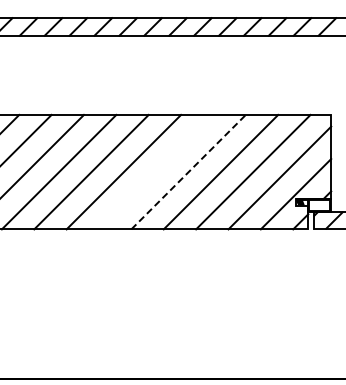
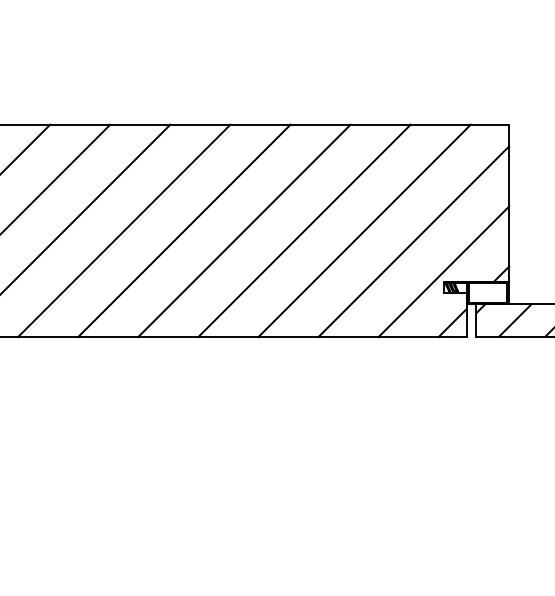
line: (156, 171) -> (184, 229), added
line: (188, 172) -> (244, 231), dashed -> solid

